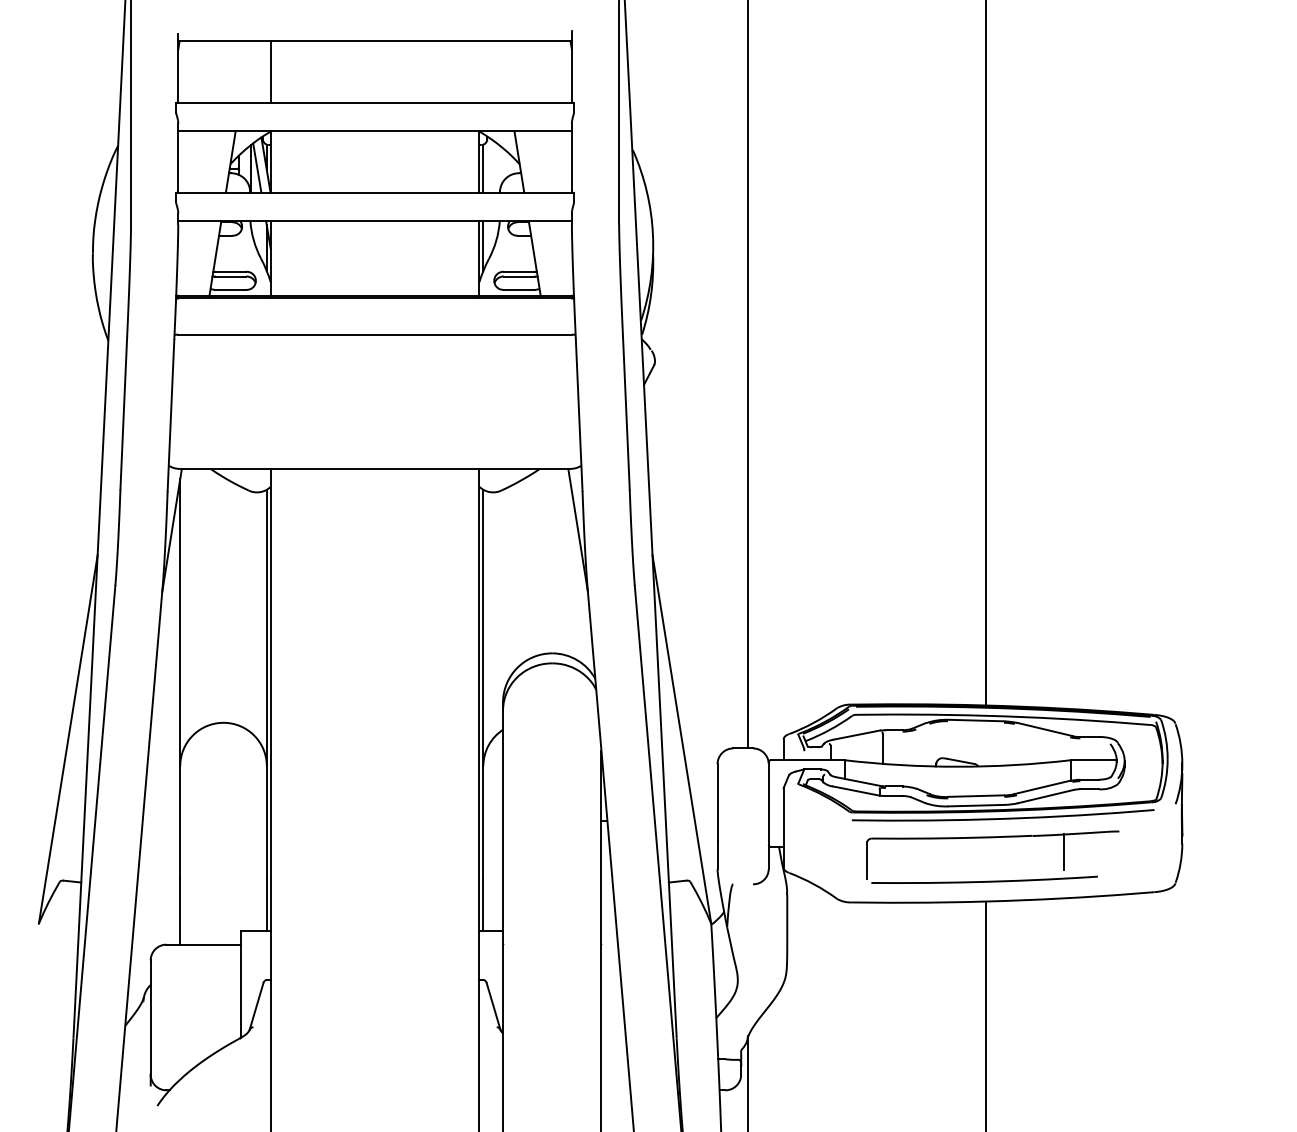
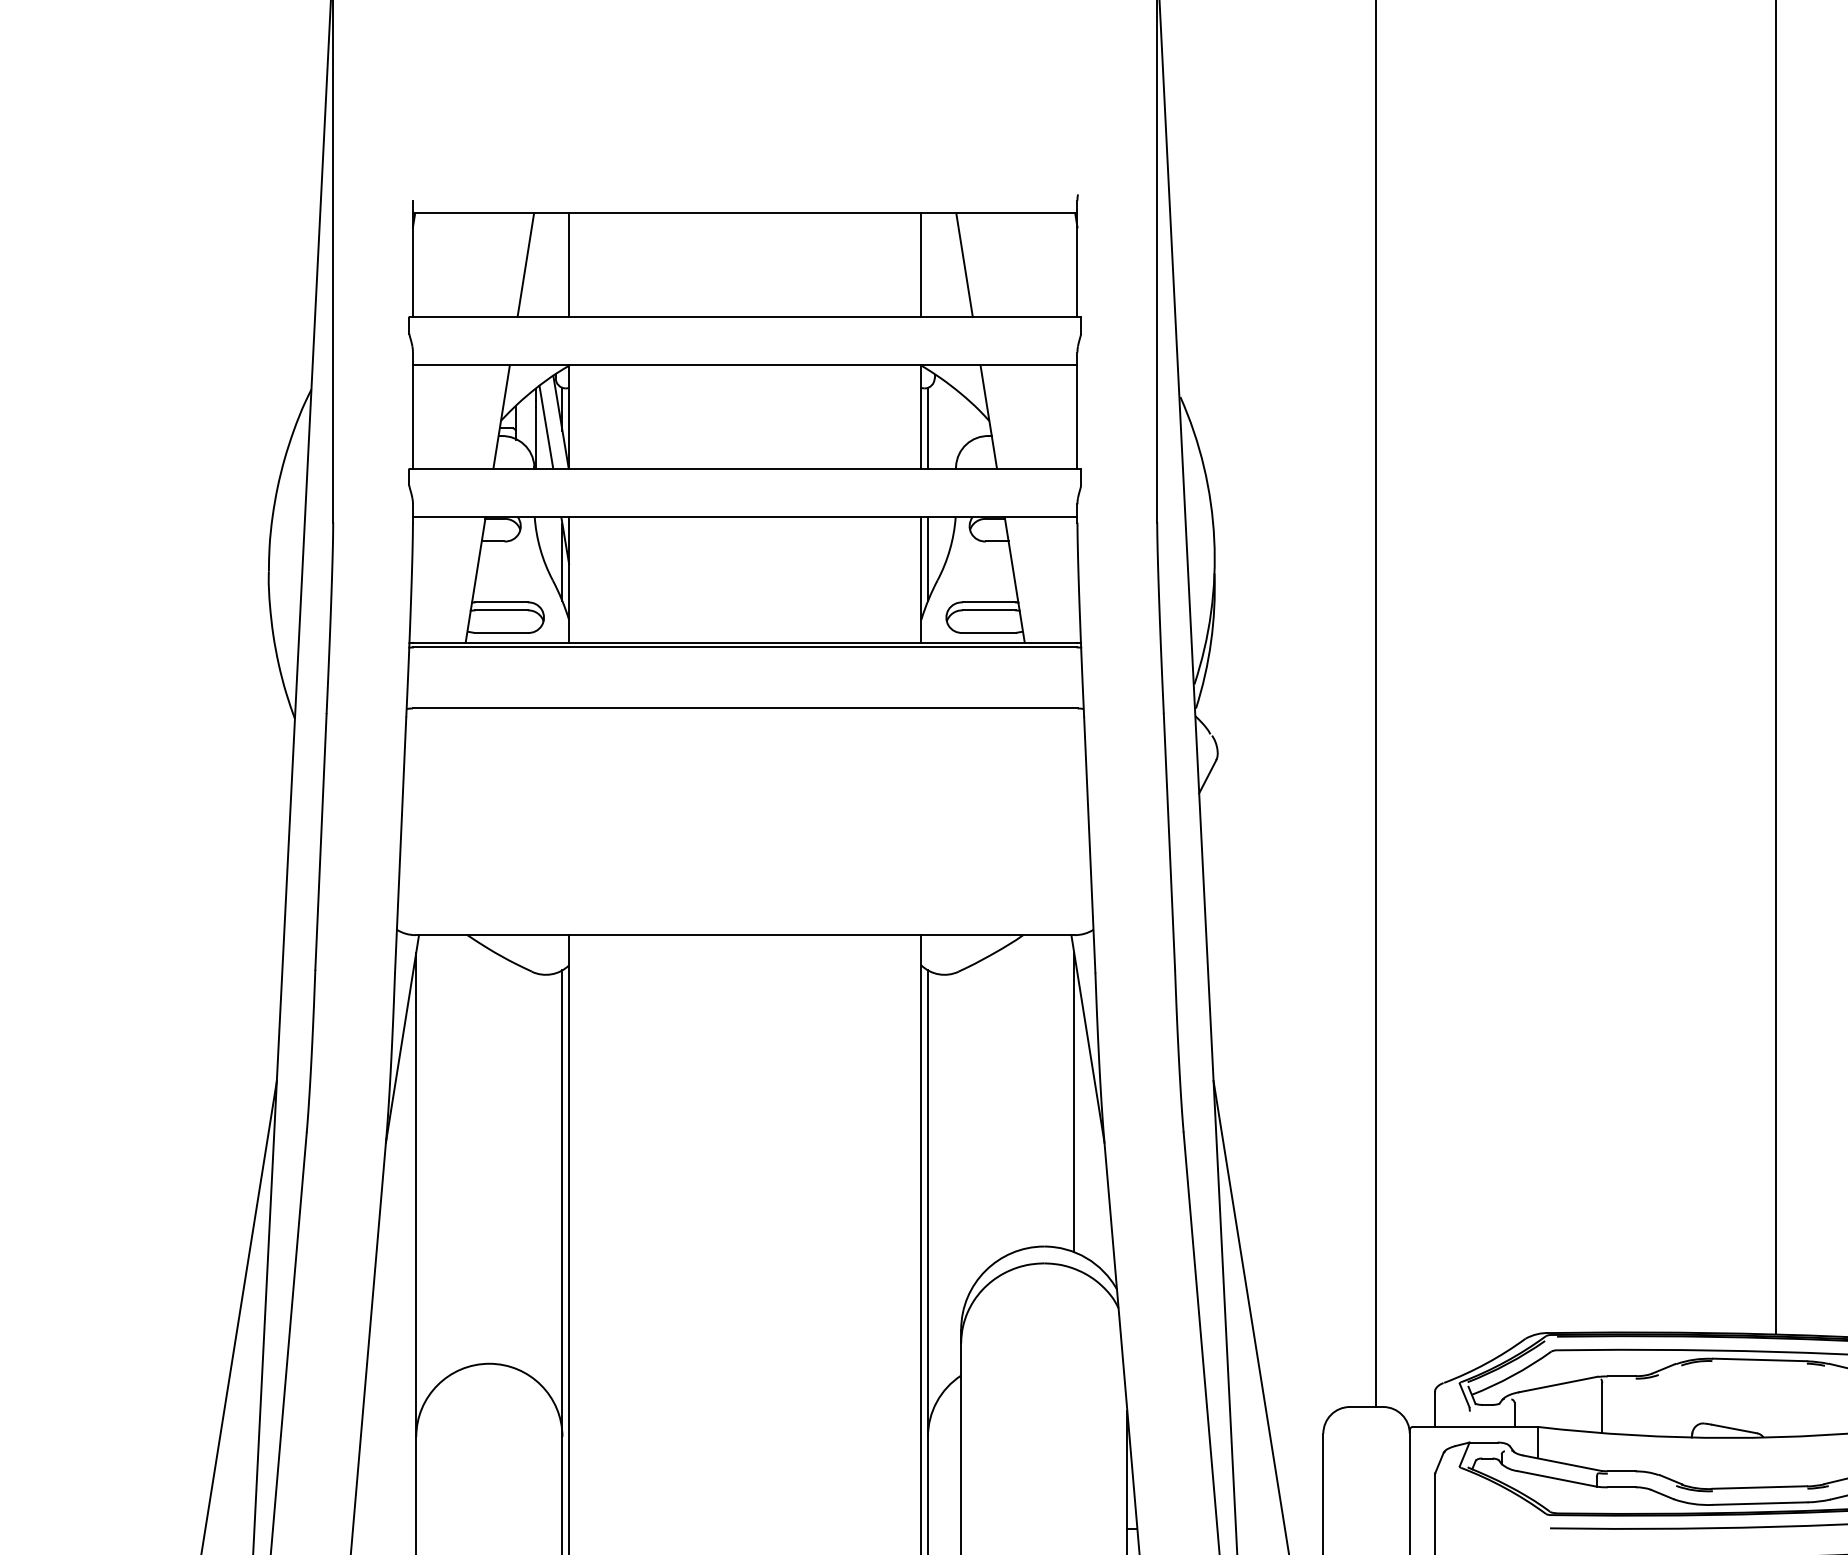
line: (245, 71) -> (526, 264), added
line: (479, 71) -> (921, 264), added
line: (504, 71) -> (963, 264), added
line: (569, 567) -> (1073, 1101), added

